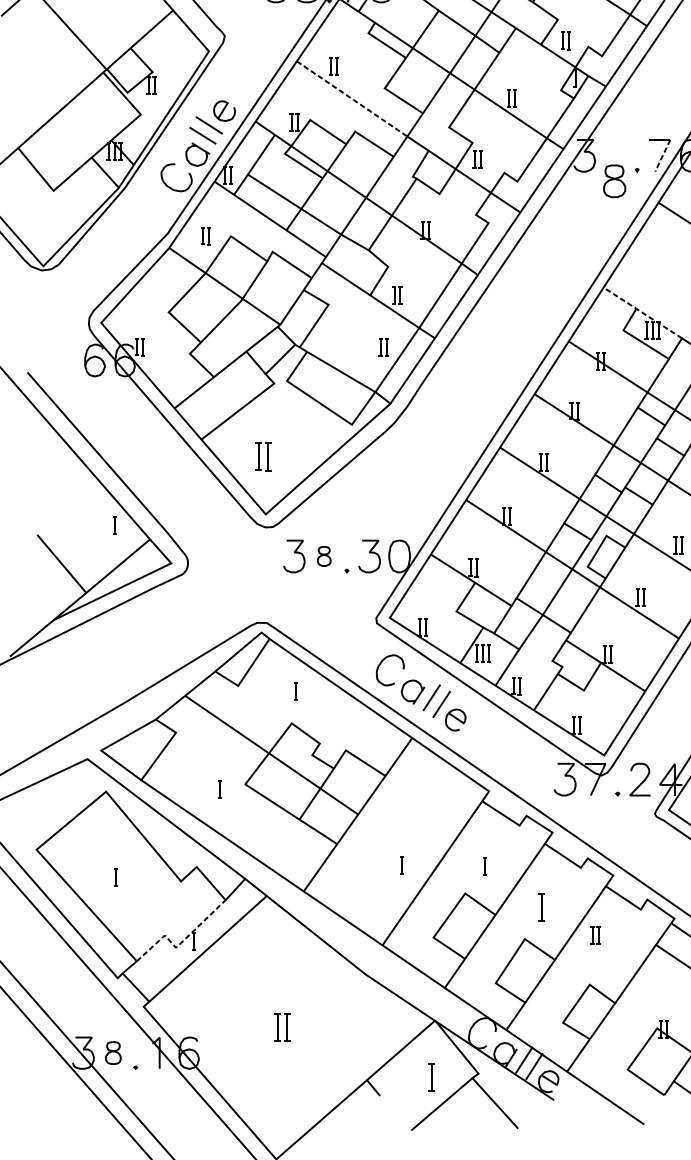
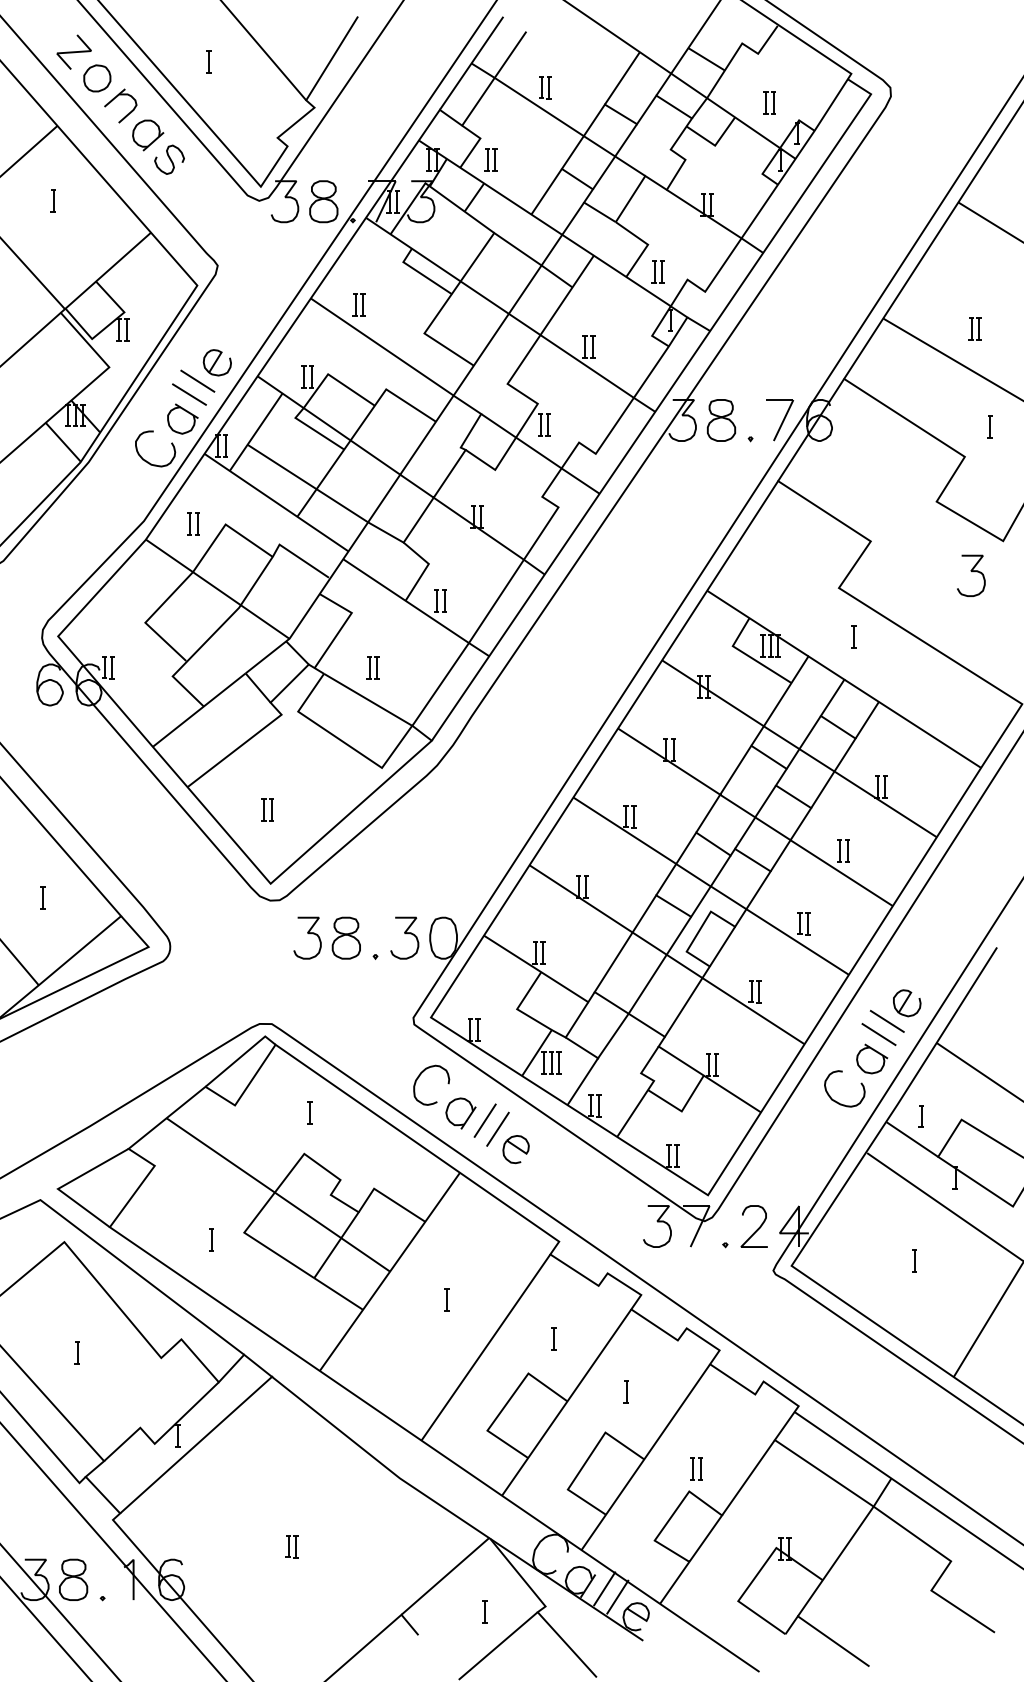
line: (352, 99) -> (382, 347), dashed -> solid
line: (662, 155) -> (783, 420), dashed -> solid
part: (614, 181) -> (721, 420), moved
line: (642, 312) -> (757, 623), dashed -> solid
part: (383, 346) -> (372, 667), moved
part: (263, 456) -> (267, 809), size x0.62
part: (114, 524) -> (42, 897), moved
part: (323, 555) -> (345, 937), size x1.67
part: (401, 864) -> (446, 1299), moved
part: (540, 907) -> (625, 1391), size x0.62
part: (595, 935) -> (696, 1468), moved
line: (180, 943) -> (160, 1438), dashed -> solid
part: (281, 1027) -> (291, 1546), size x0.62
part: (113, 1052) -> (73, 1579), size x1.43
part: (431, 1077) -> (484, 1611), size x0.62

